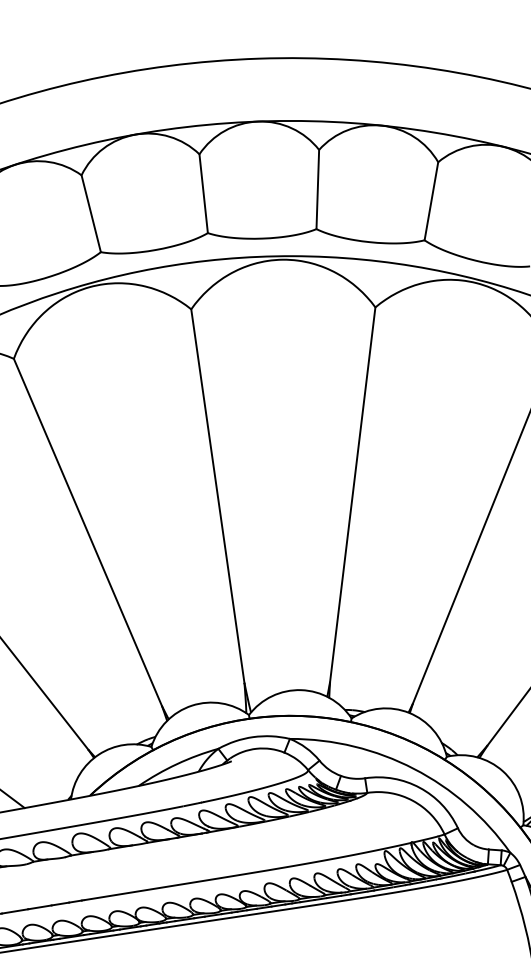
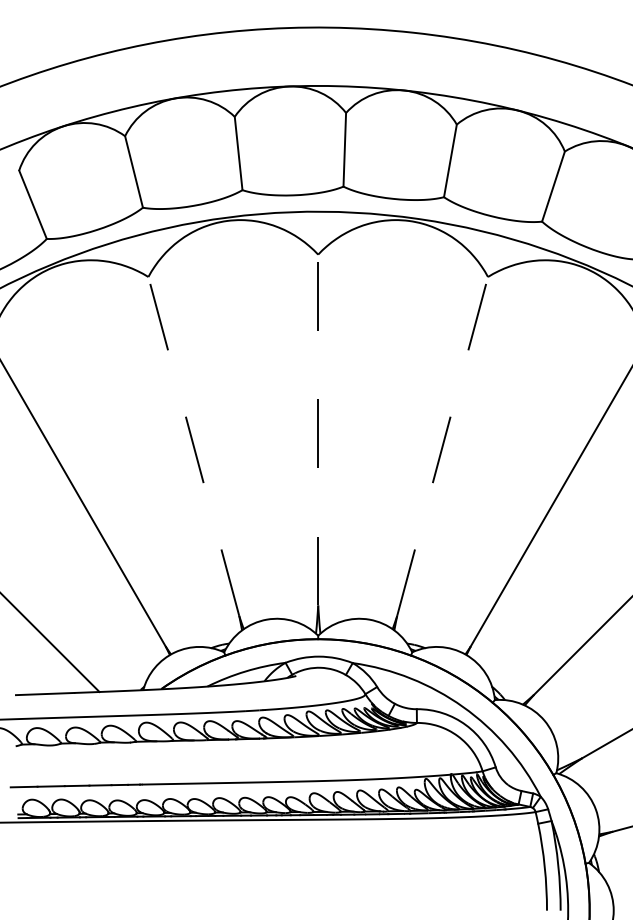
line: (352, 493) -> (442, 445), solid -> dashed
line: (218, 495) -> (318, 429), solid -> dashed
line: (87, 531) -> (193, 445), solid -> dashed

